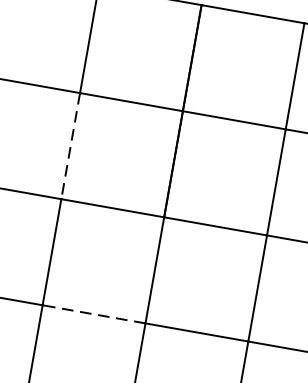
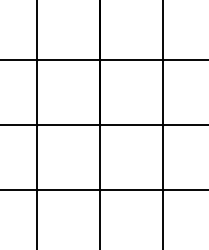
line: (71, 147) -> (37, 93), dashed -> solid
line: (93, 315) -> (68, 190), dashed -> solid

